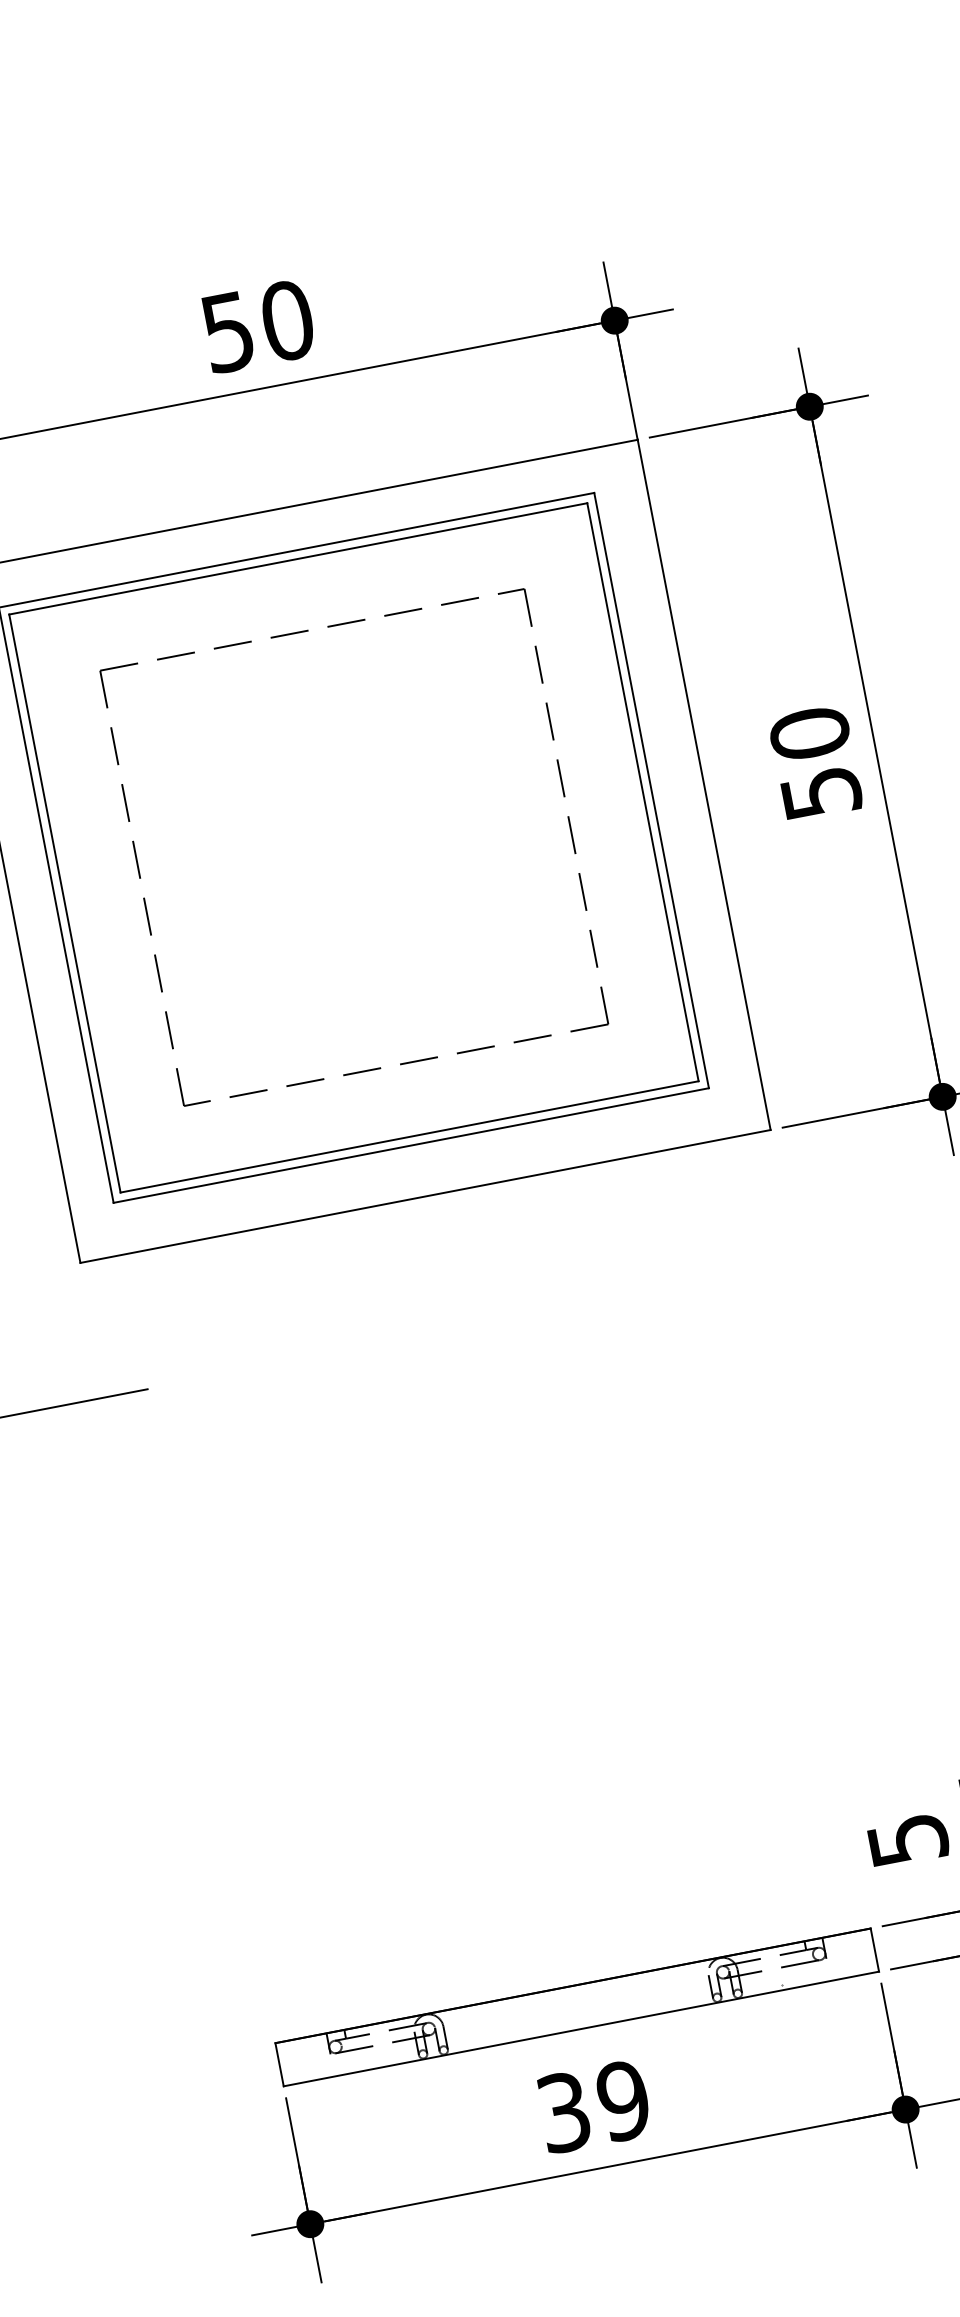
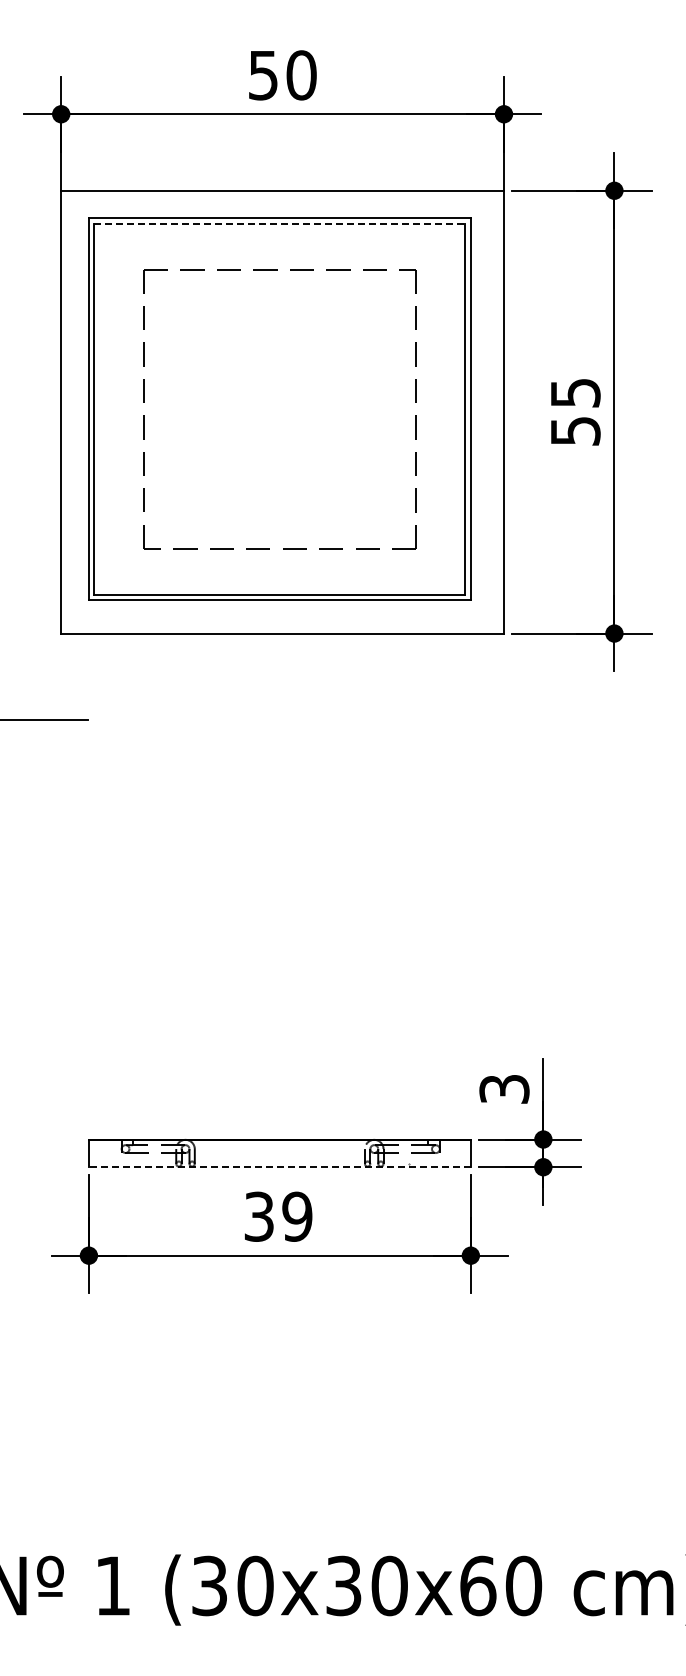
line: (299, 557) -> (280, 223), solid -> dashed
text: (809, 734) -> (575, 393), 50 -> 55
text: (908, 1840) -> (504, 1089), 5 -> 3
line: (580, 2029) -> (279, 1167), solid -> dashed

